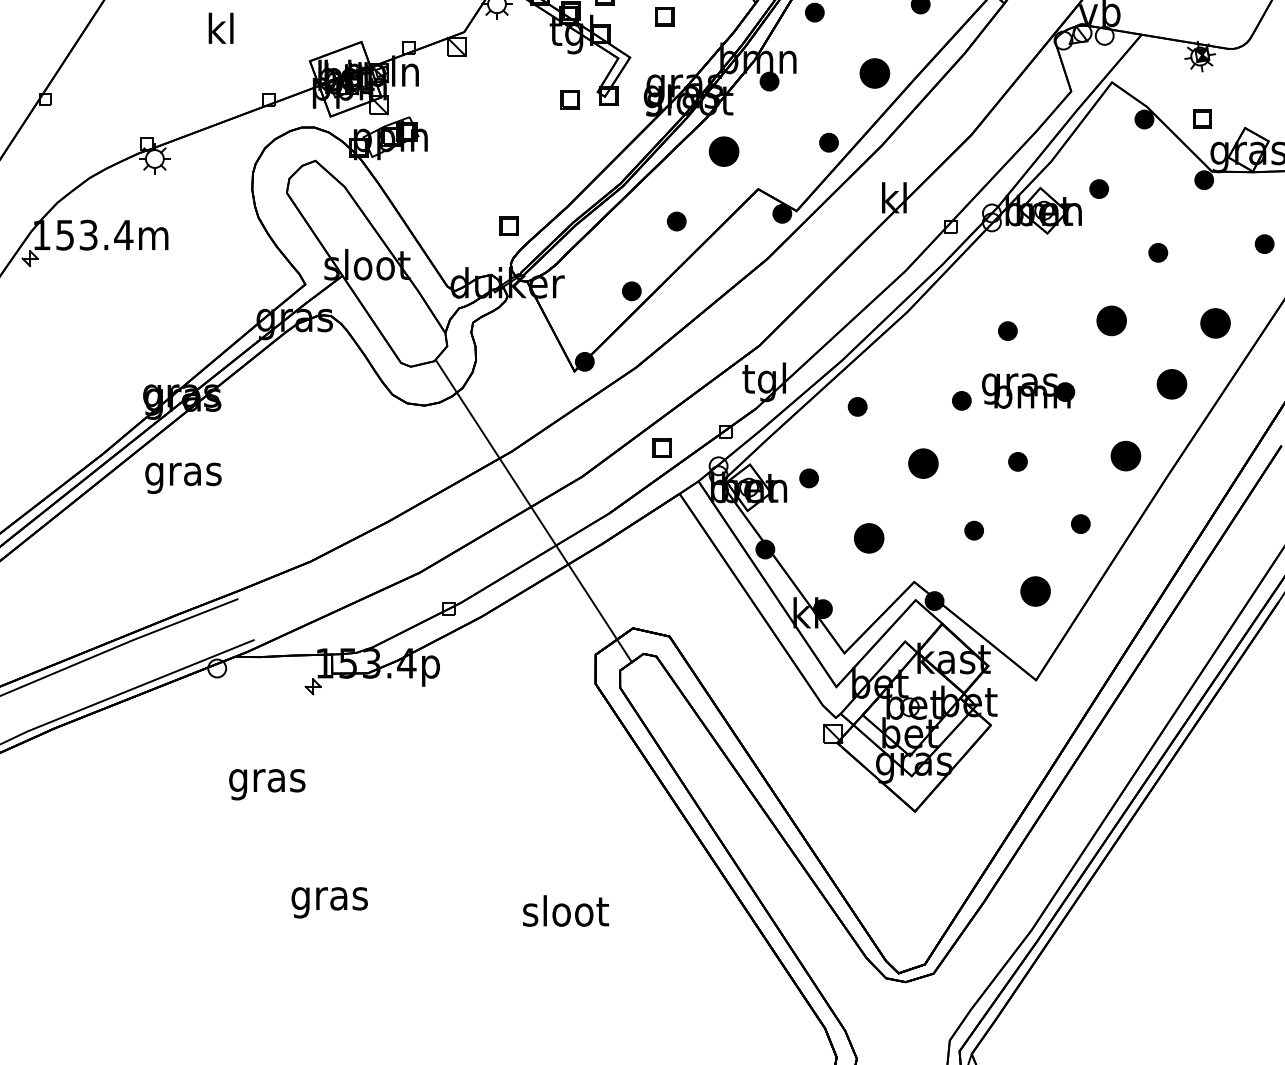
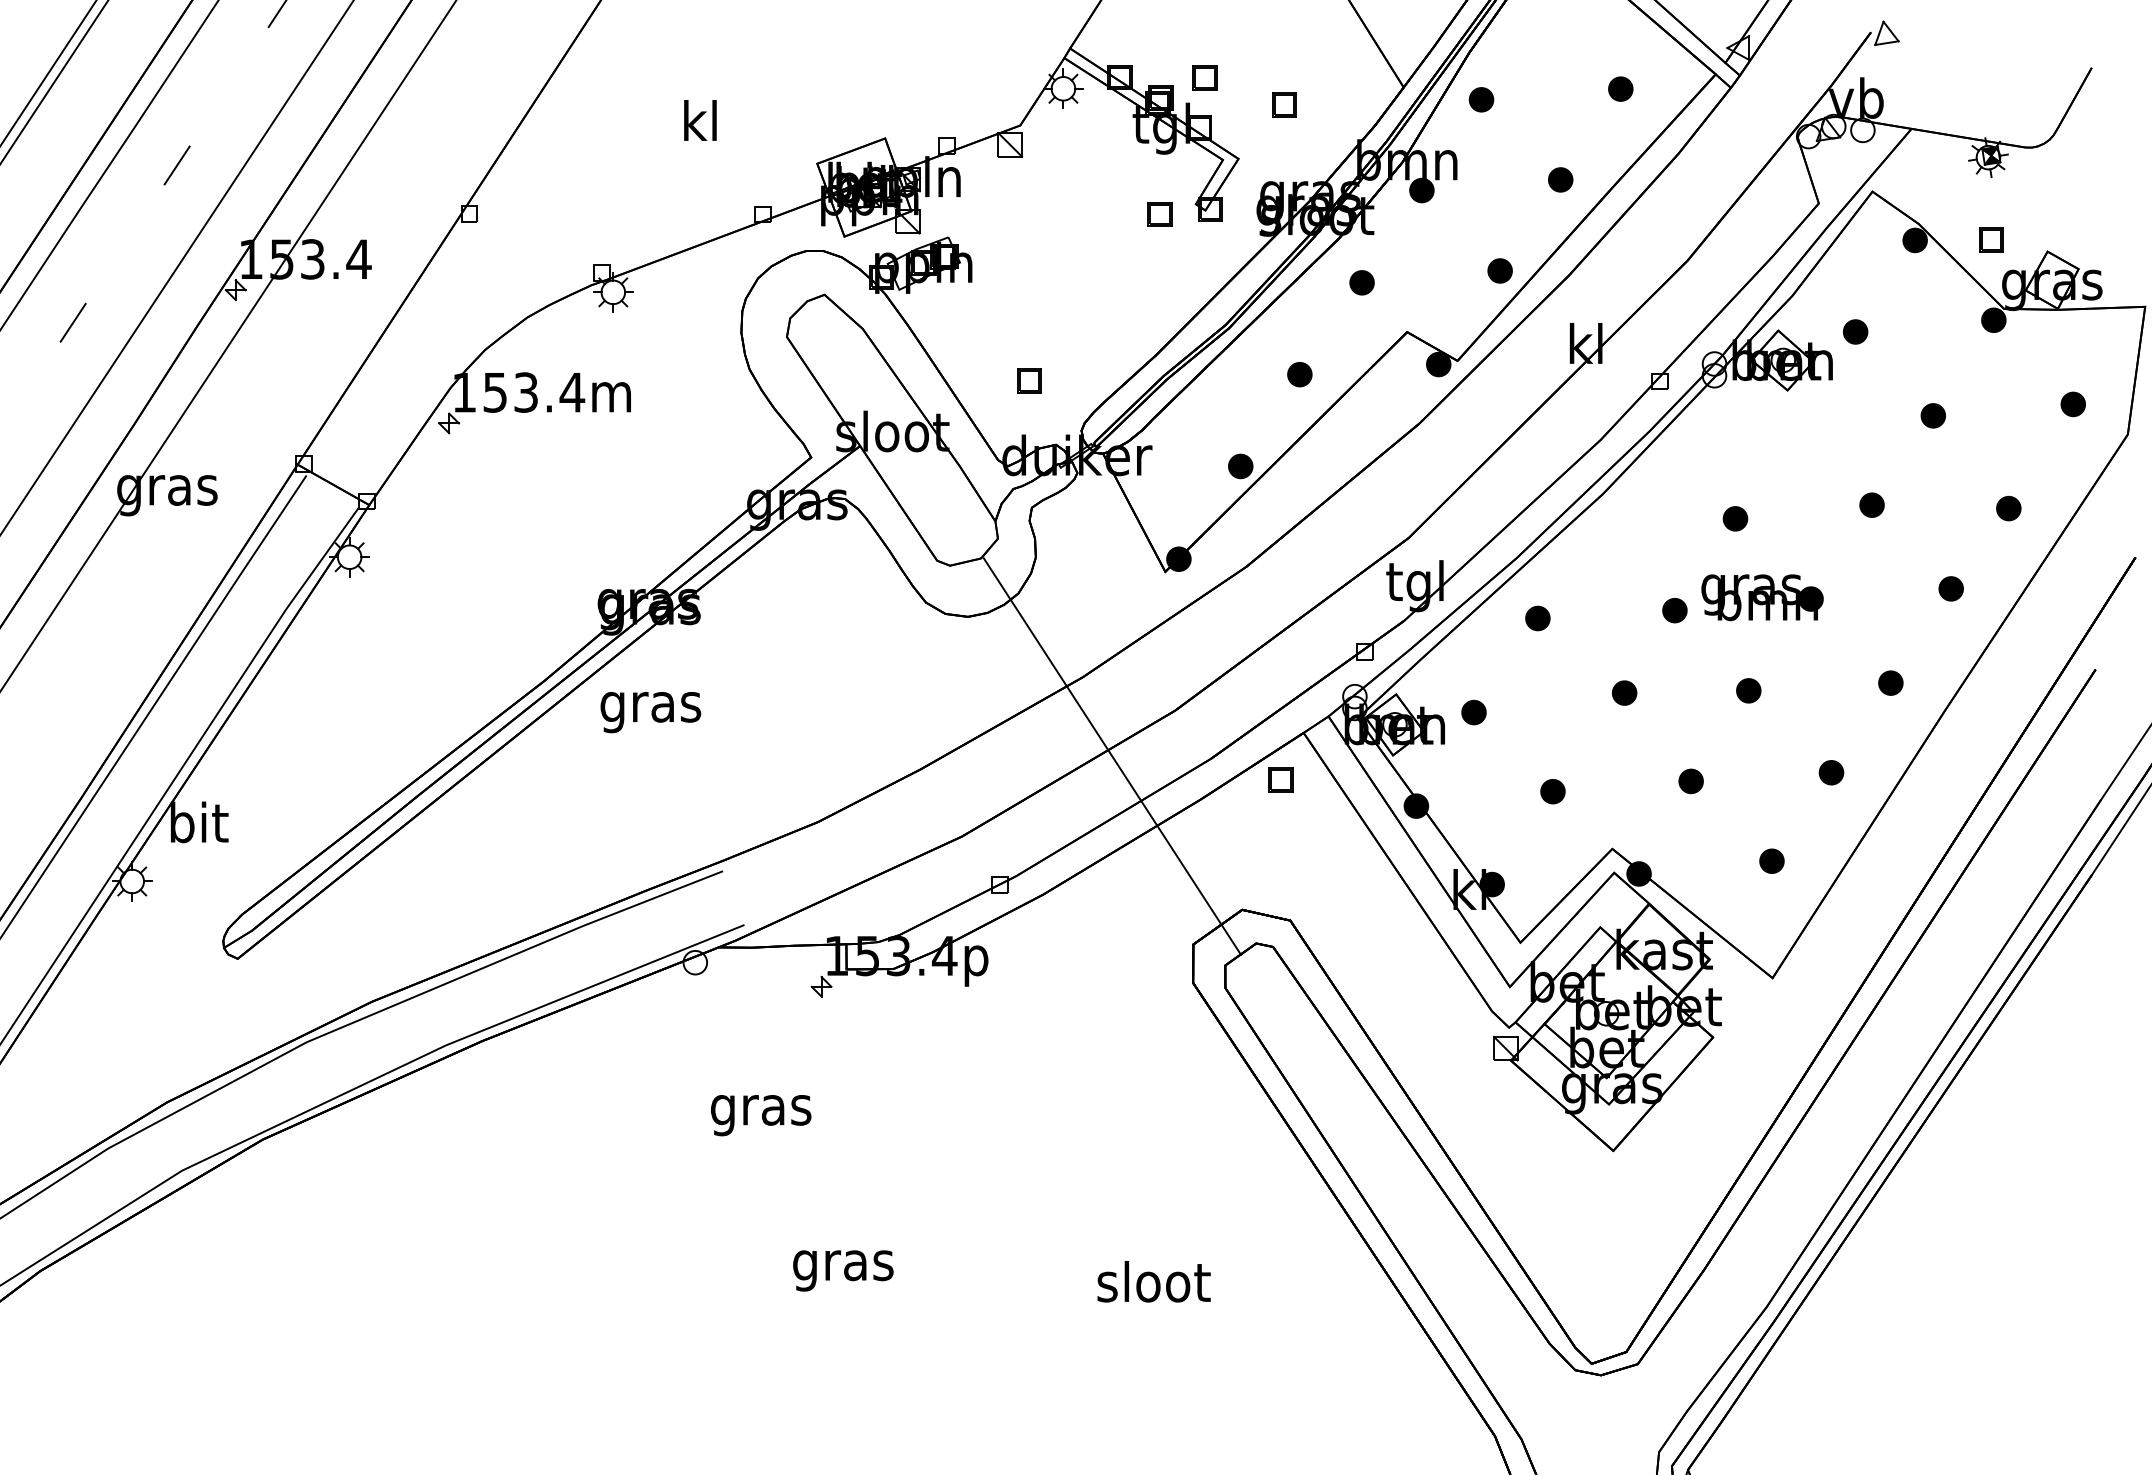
part: (874, 73) -> (1560, 179), size x0.62
part: (723, 151) -> (1361, 282), size x0.62
part: (509, 225) -> (1029, 380), moved
part: (1111, 320) -> (1871, 504), size x0.62
part: (1215, 323) -> (2008, 508), size x0.62
part: (1171, 384) -> (1950, 588), size x0.62
part: (662, 447) -> (1280, 779), moved
part: (1125, 455) -> (1890, 682), size x0.62
part: (923, 463) -> (1624, 692), size x0.62
part: (868, 538) -> (1552, 791), size x0.62
part: (1035, 590) -> (1771, 860), size x0.62

